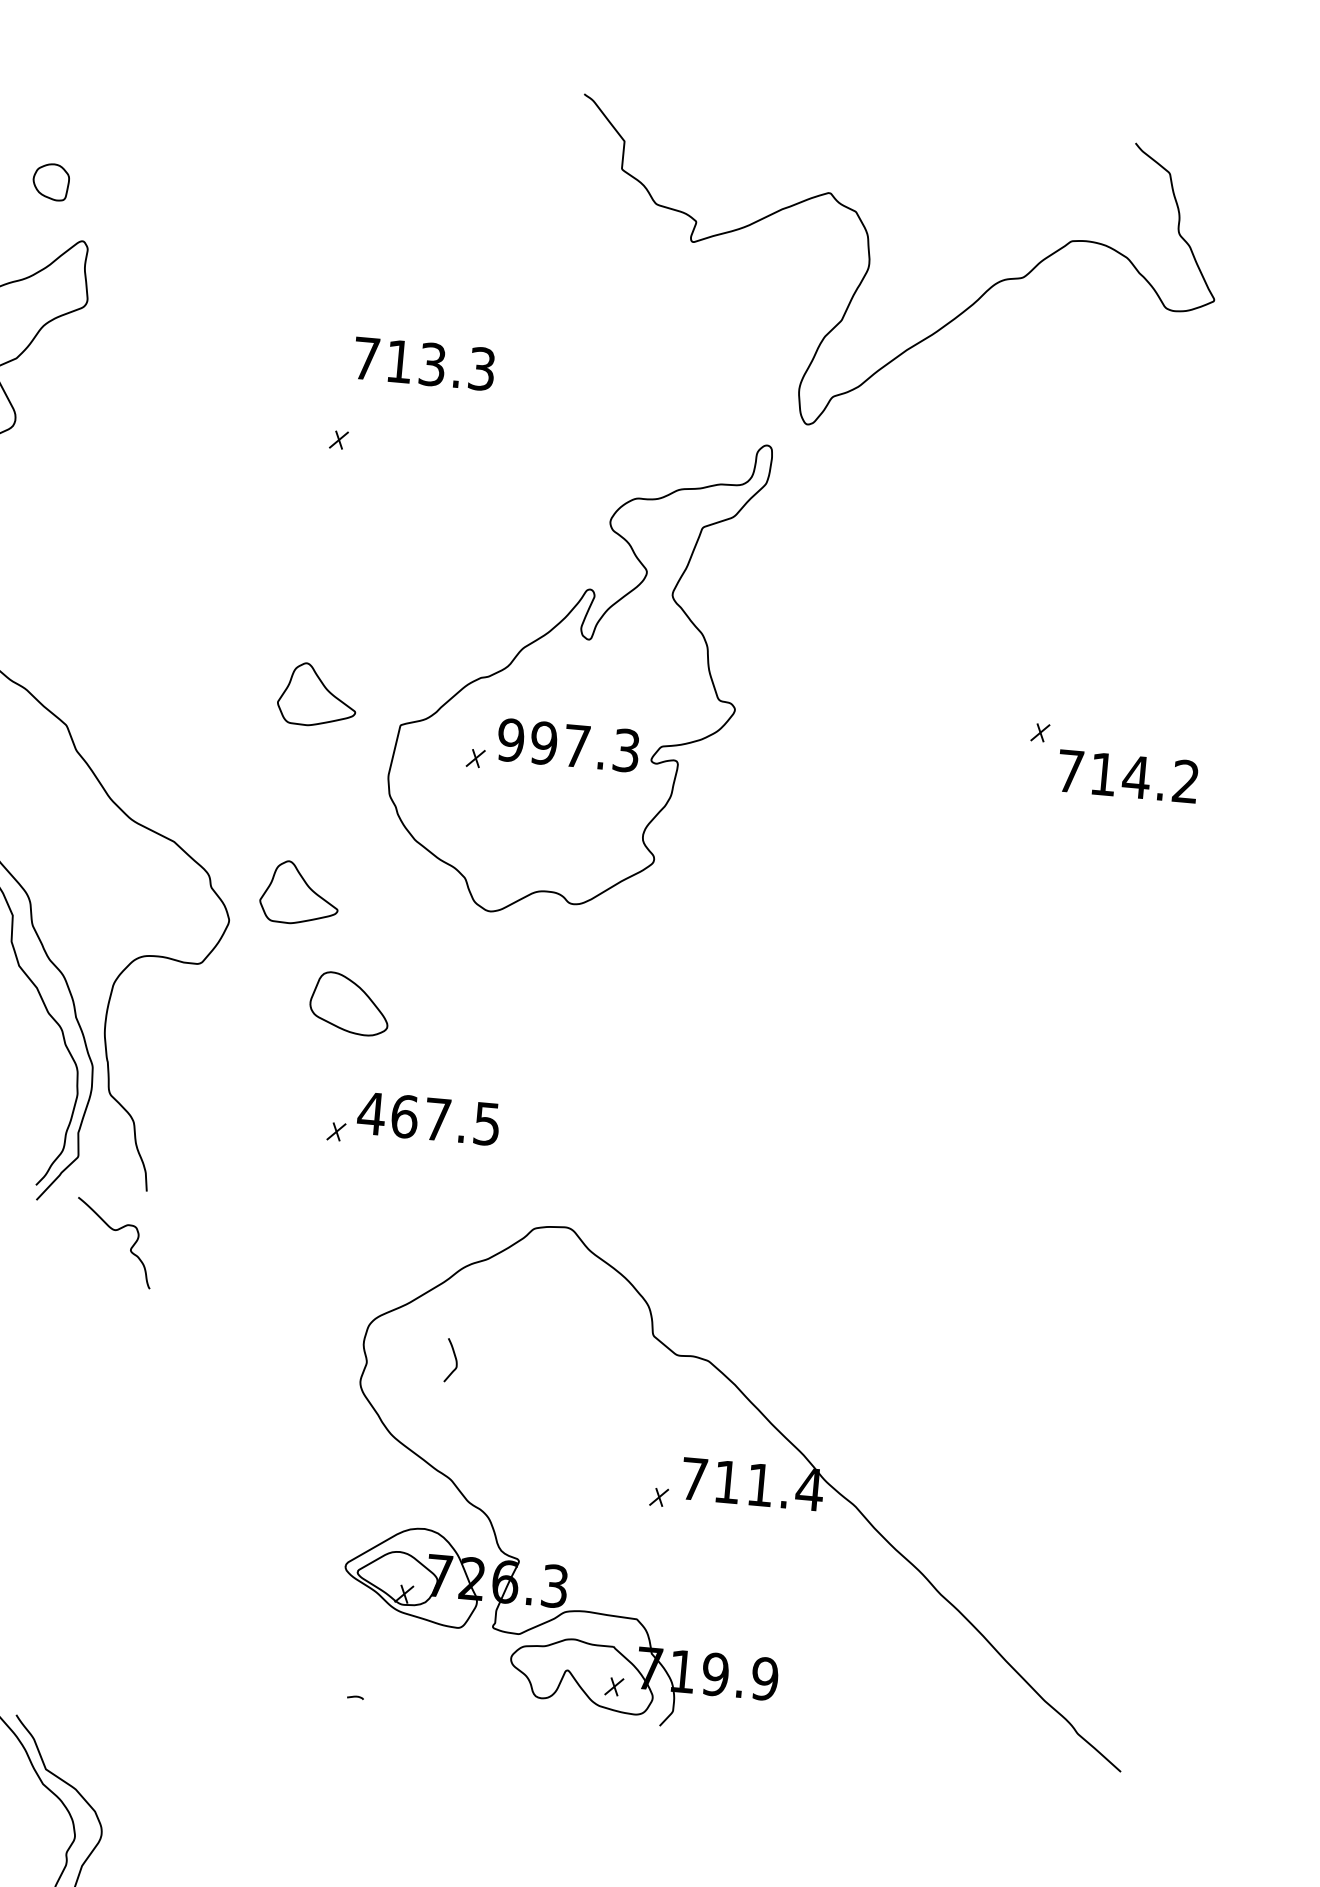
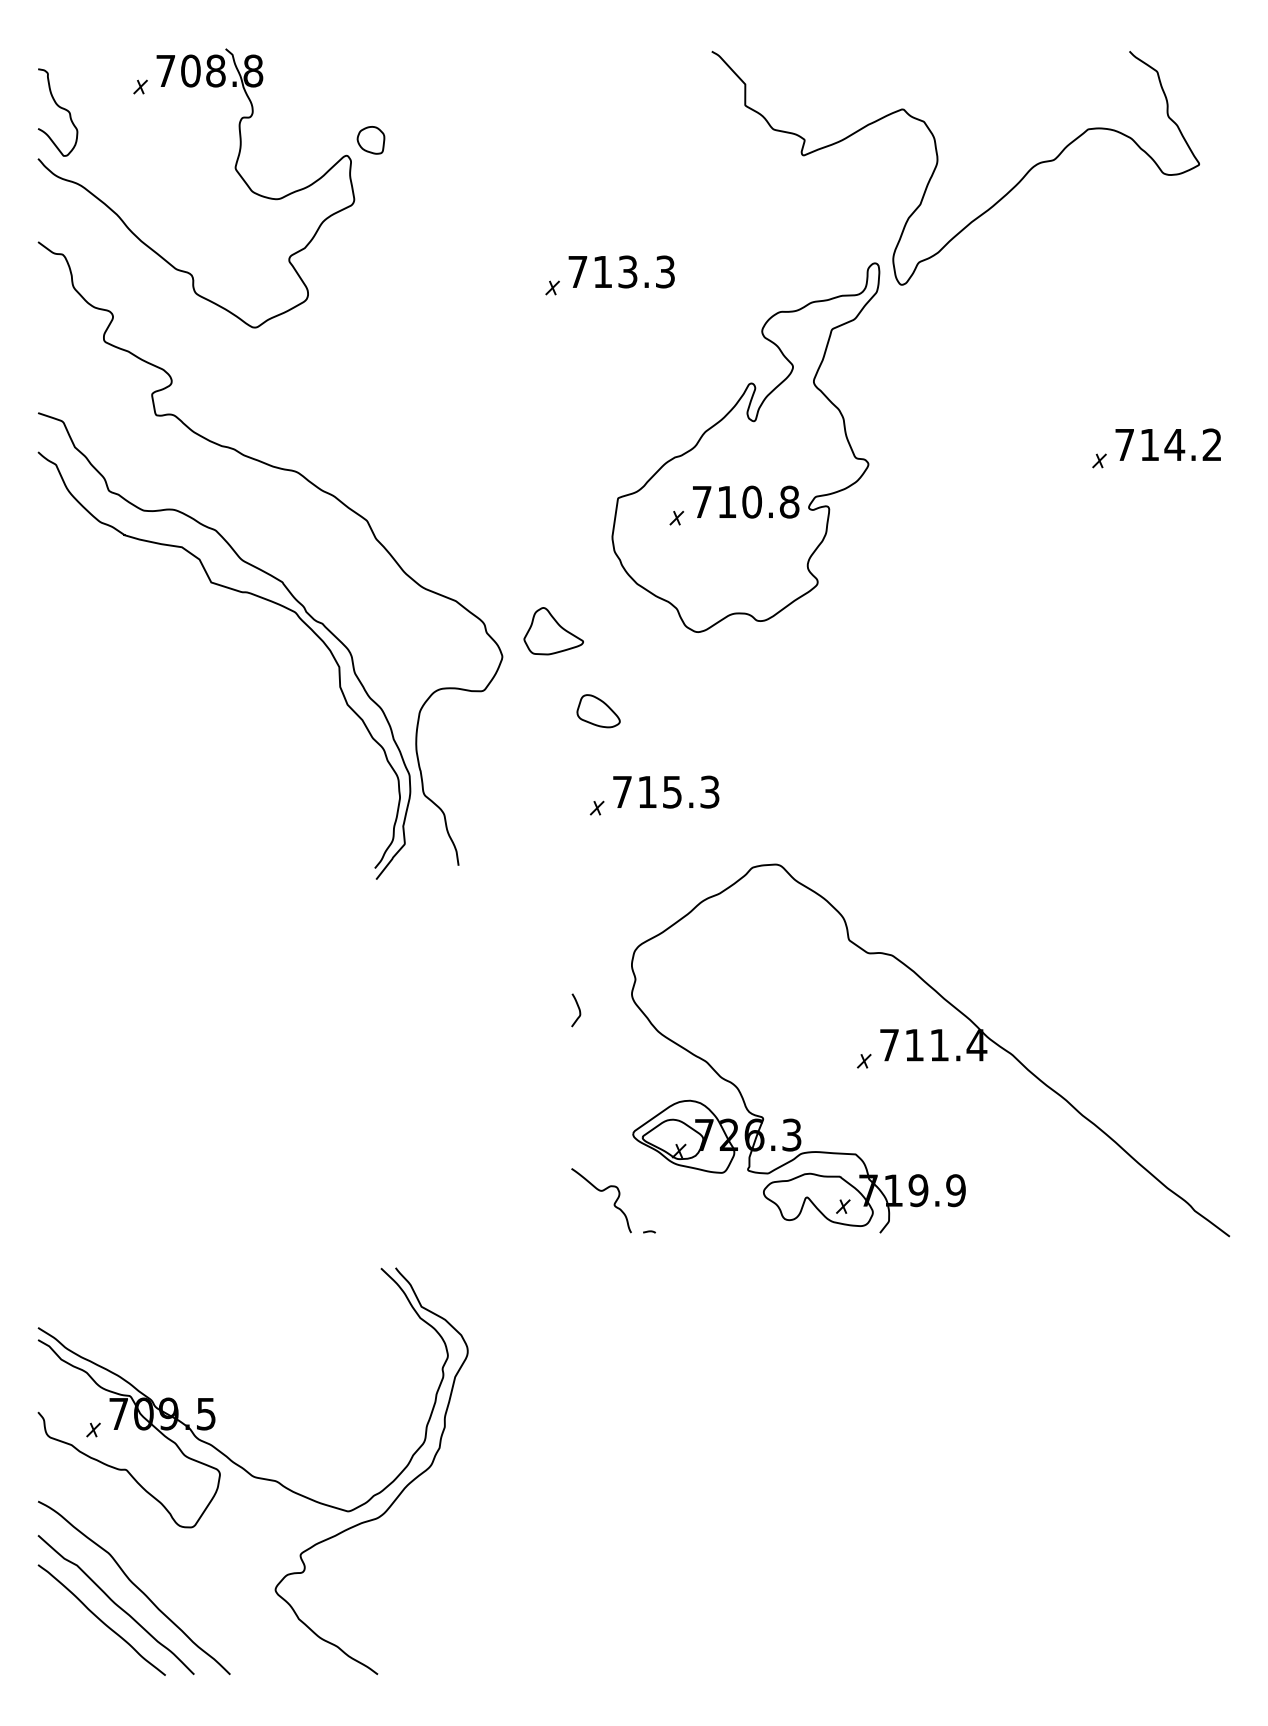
part: (50, 182) -> (370, 140), moved
curve: (870, 267) -> (938, 162), moved
text: (424, 363) -> (621, 271), moved
part: (317, 695) -> (553, 481), removed
text: (568, 744) -> (745, 501), 997.3 -> 710.8
text: (1126, 775) -> (1167, 444), moved
part: (349, 1004) -> (598, 711), size x0.71
text: (428, 1117) -> (665, 791), 467.5 -> 715.3
curve: (115, 1230) -> (601, 1191), moved
curve: (454, 1361) -> (578, 1010), moved

